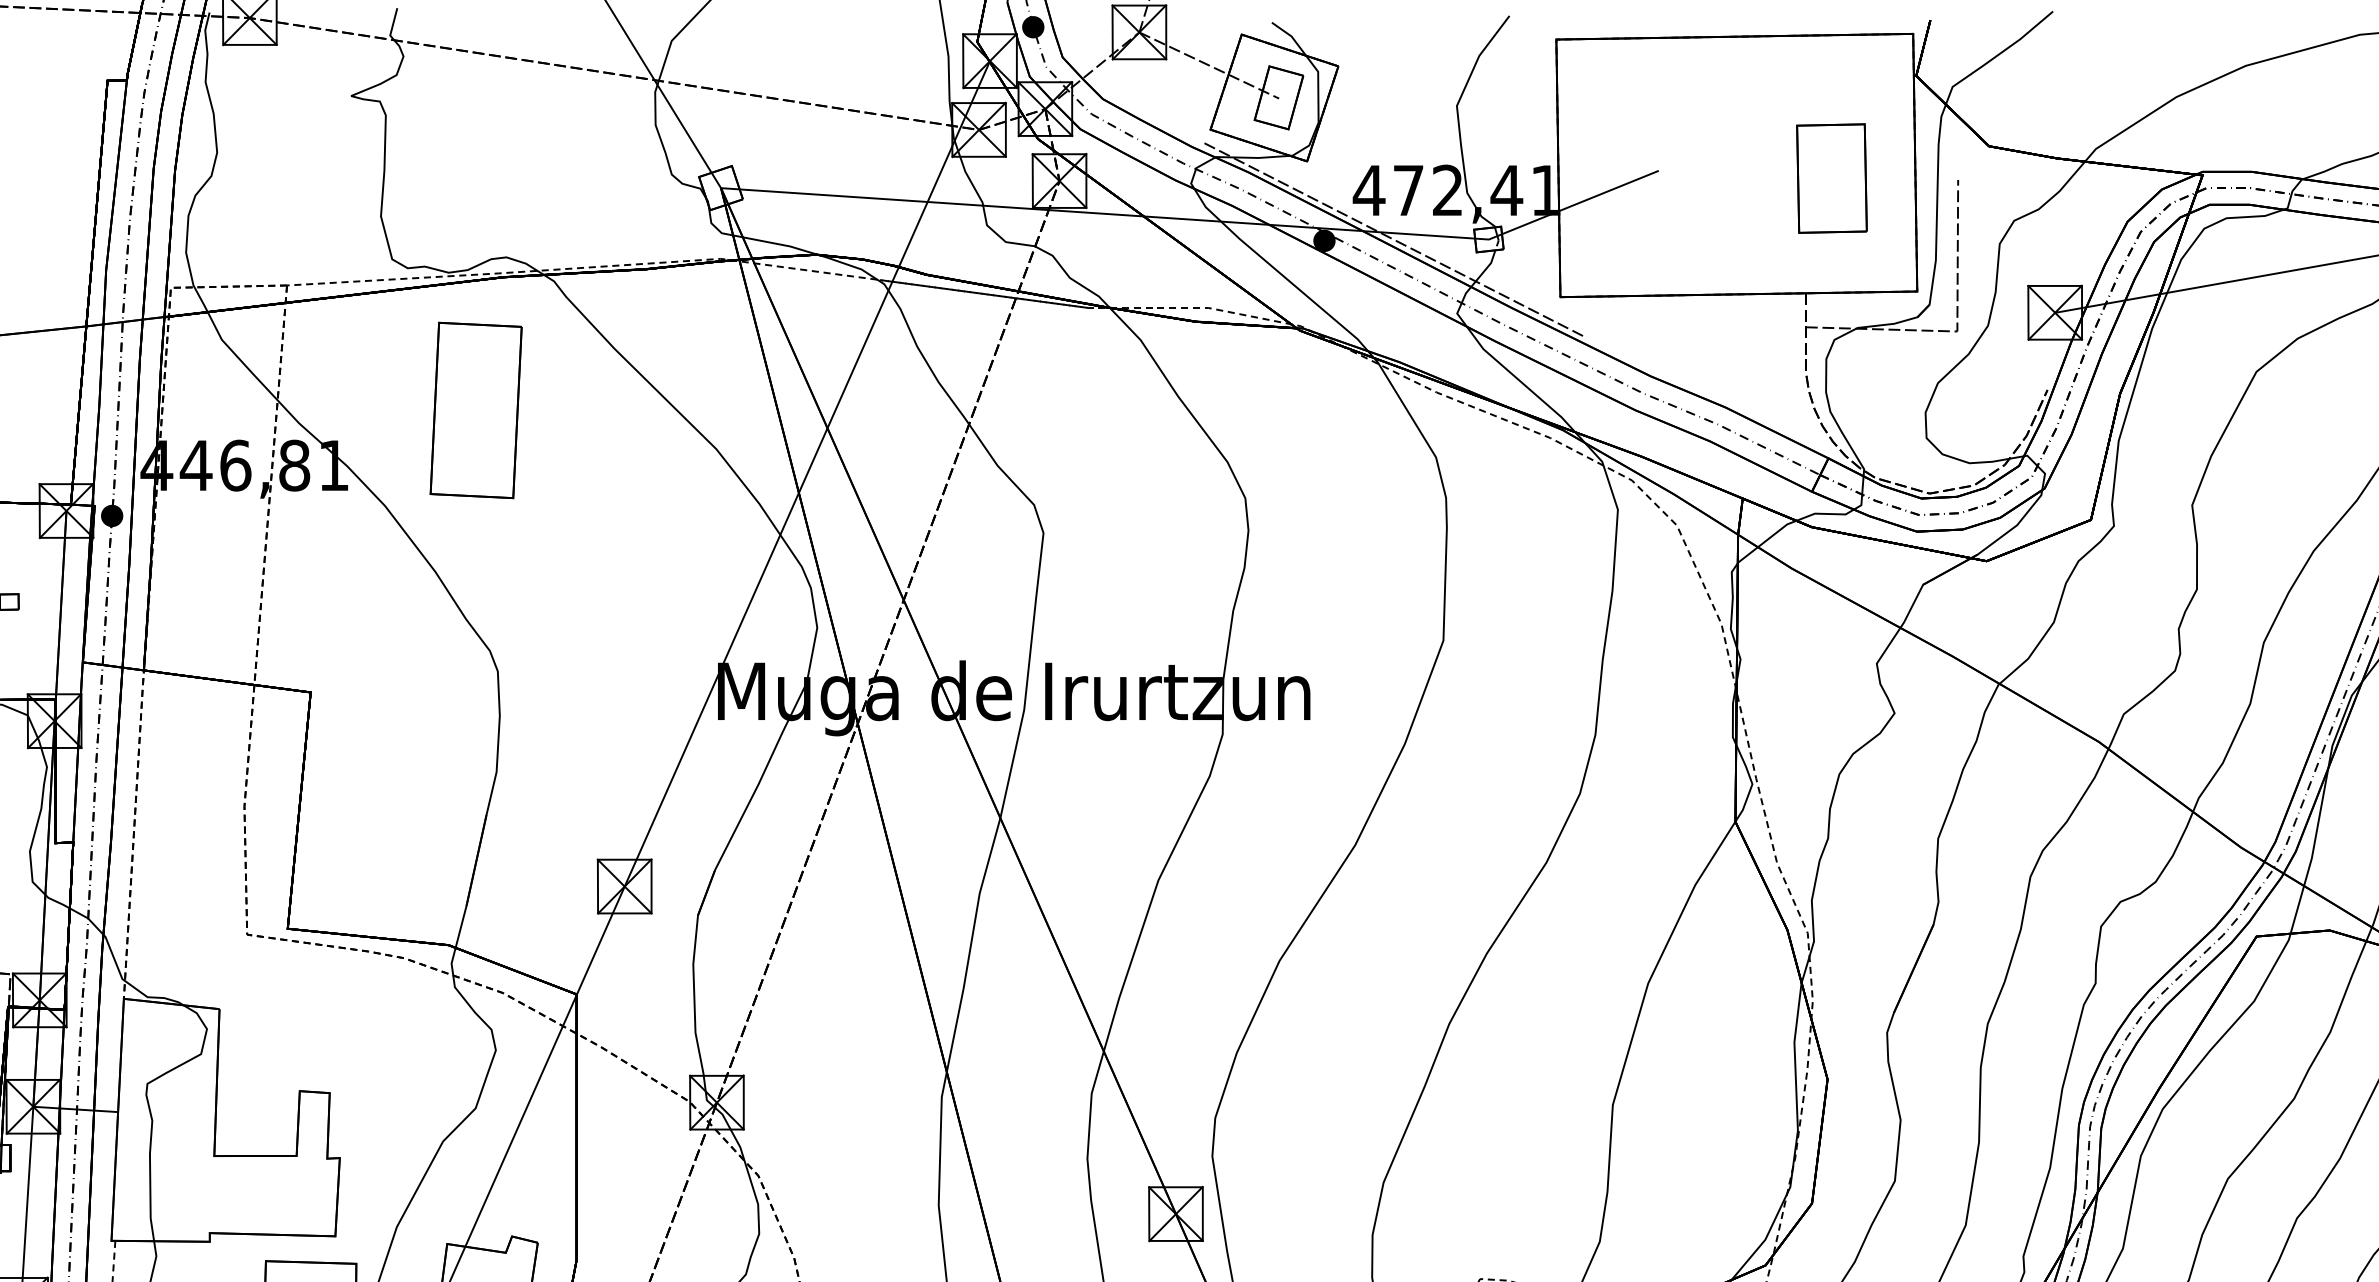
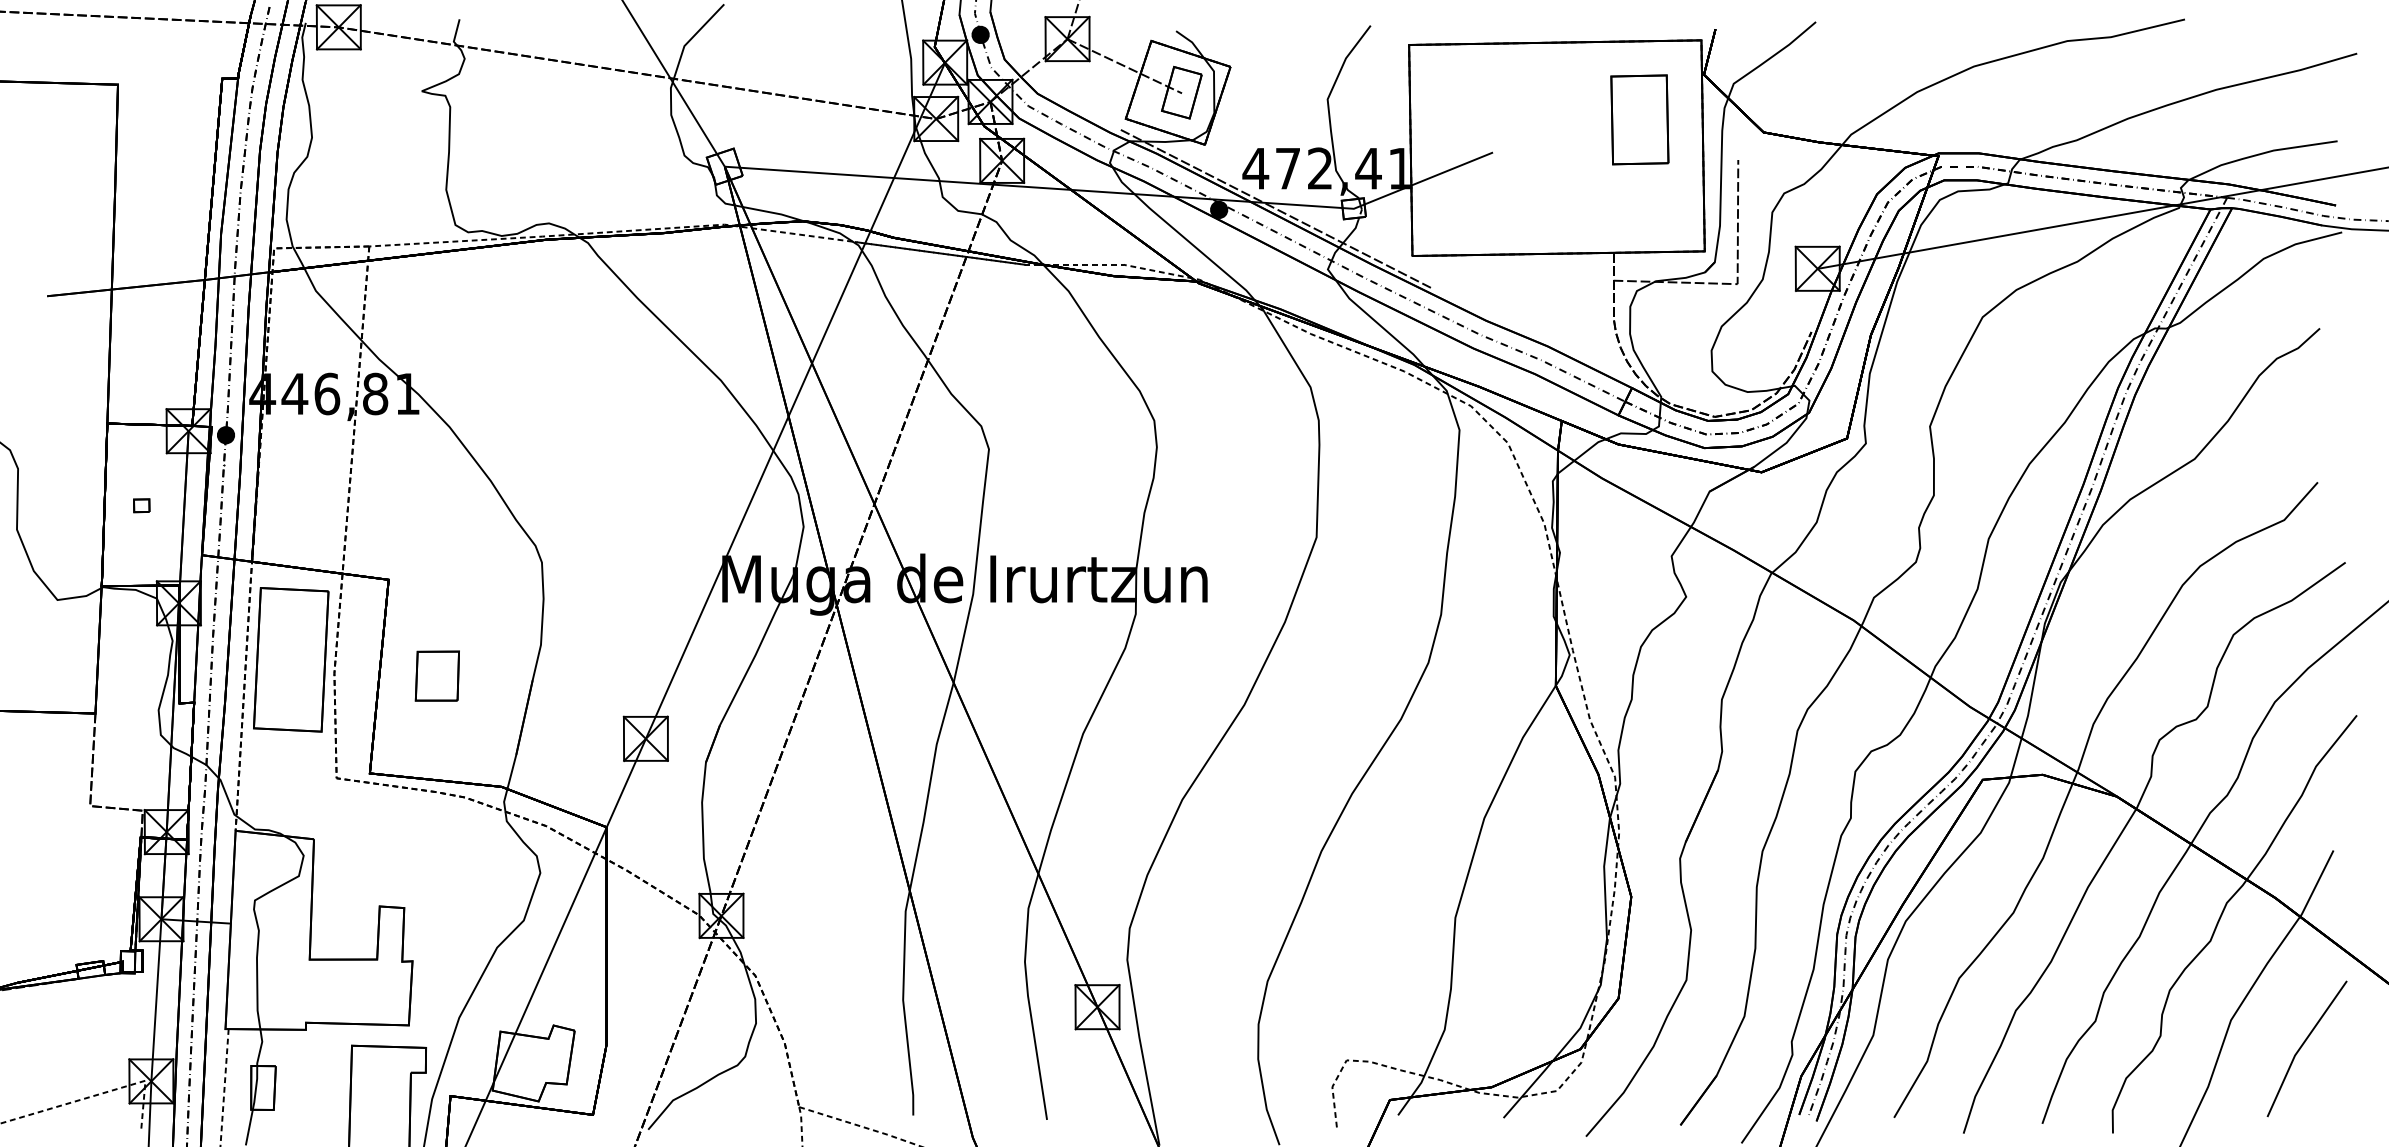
part: (1831, 178) -> (1639, 119), moved
part: (476, 410) -> (291, 659), moved
part: (369, 809) -> (436, 675), added

